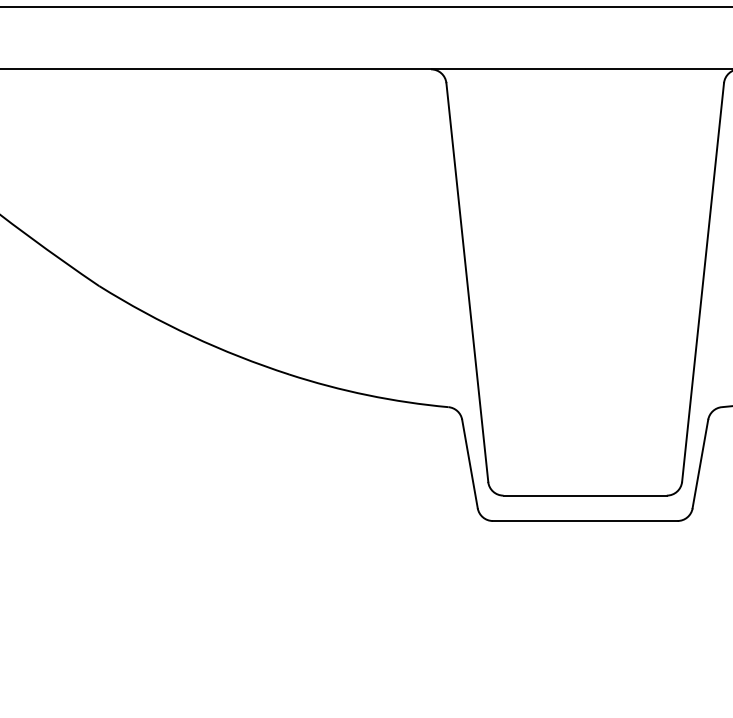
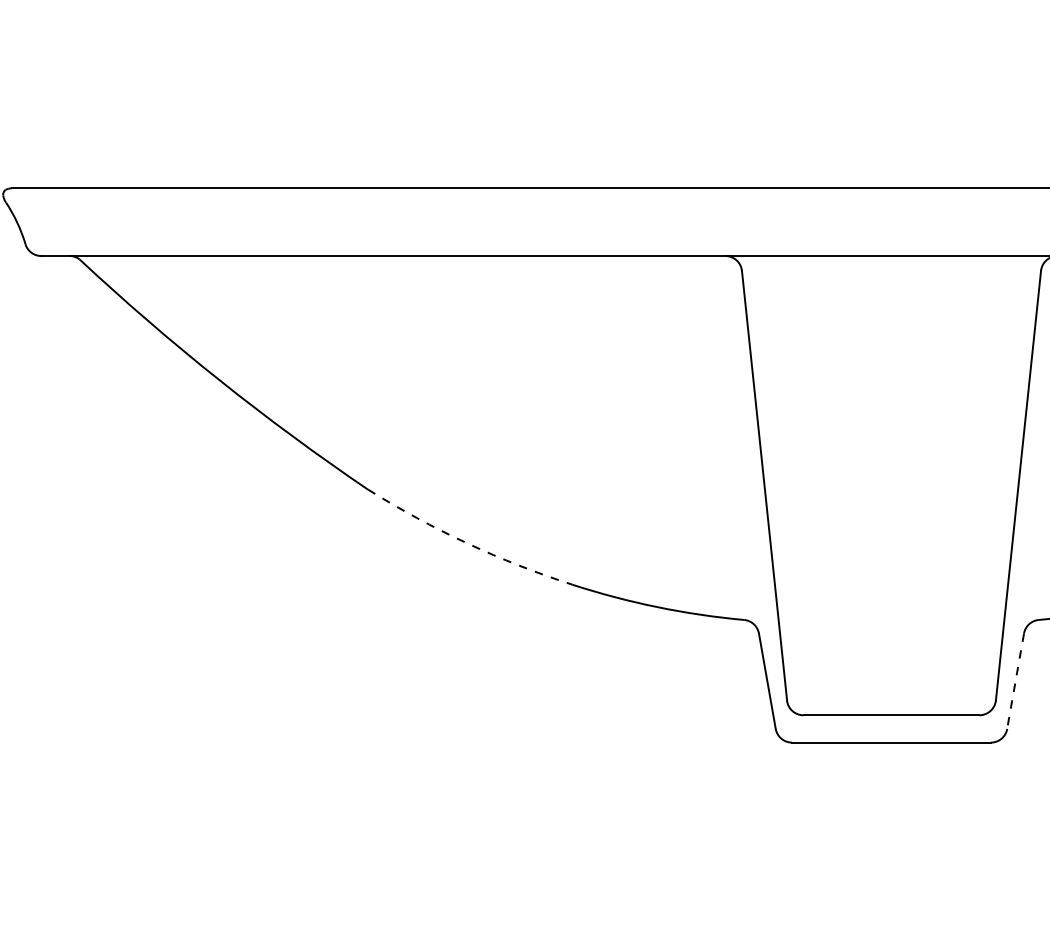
arc: (191, 336) -> (467, 543), solid -> dashed
line: (700, 464) -> (1015, 681), solid -> dashed

